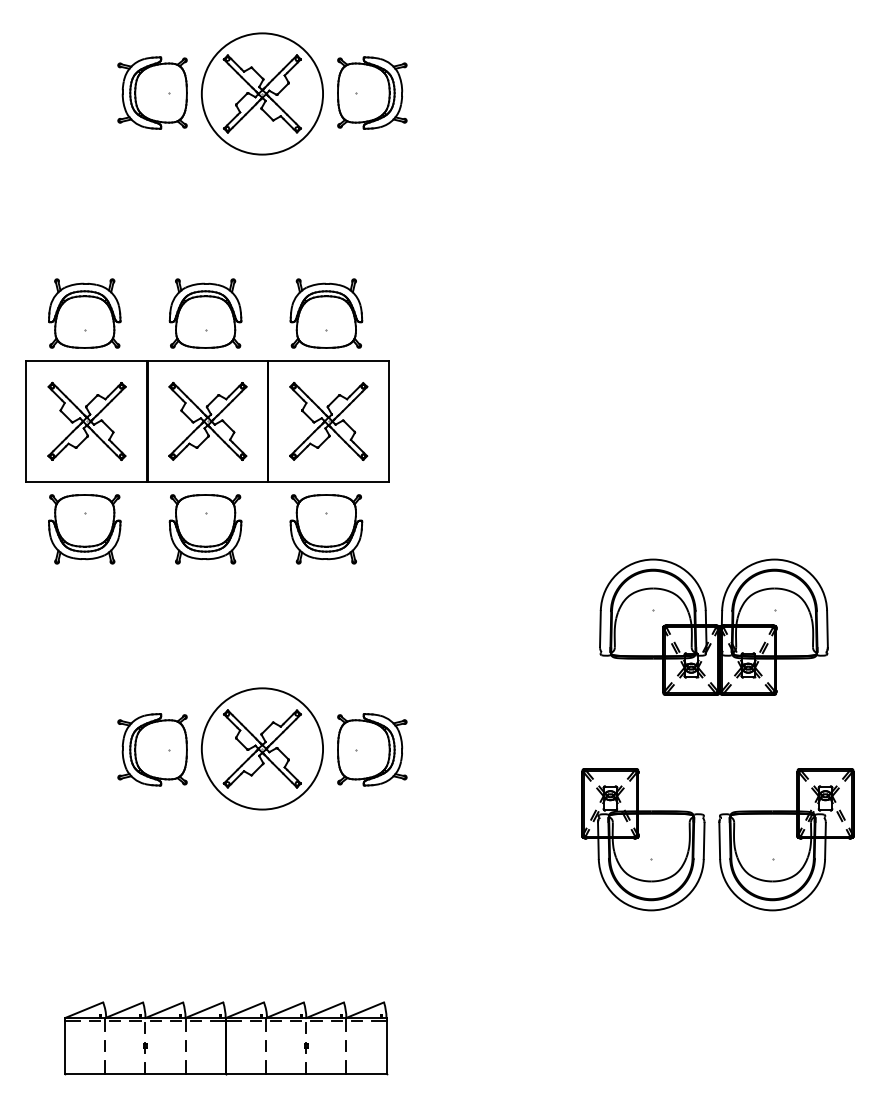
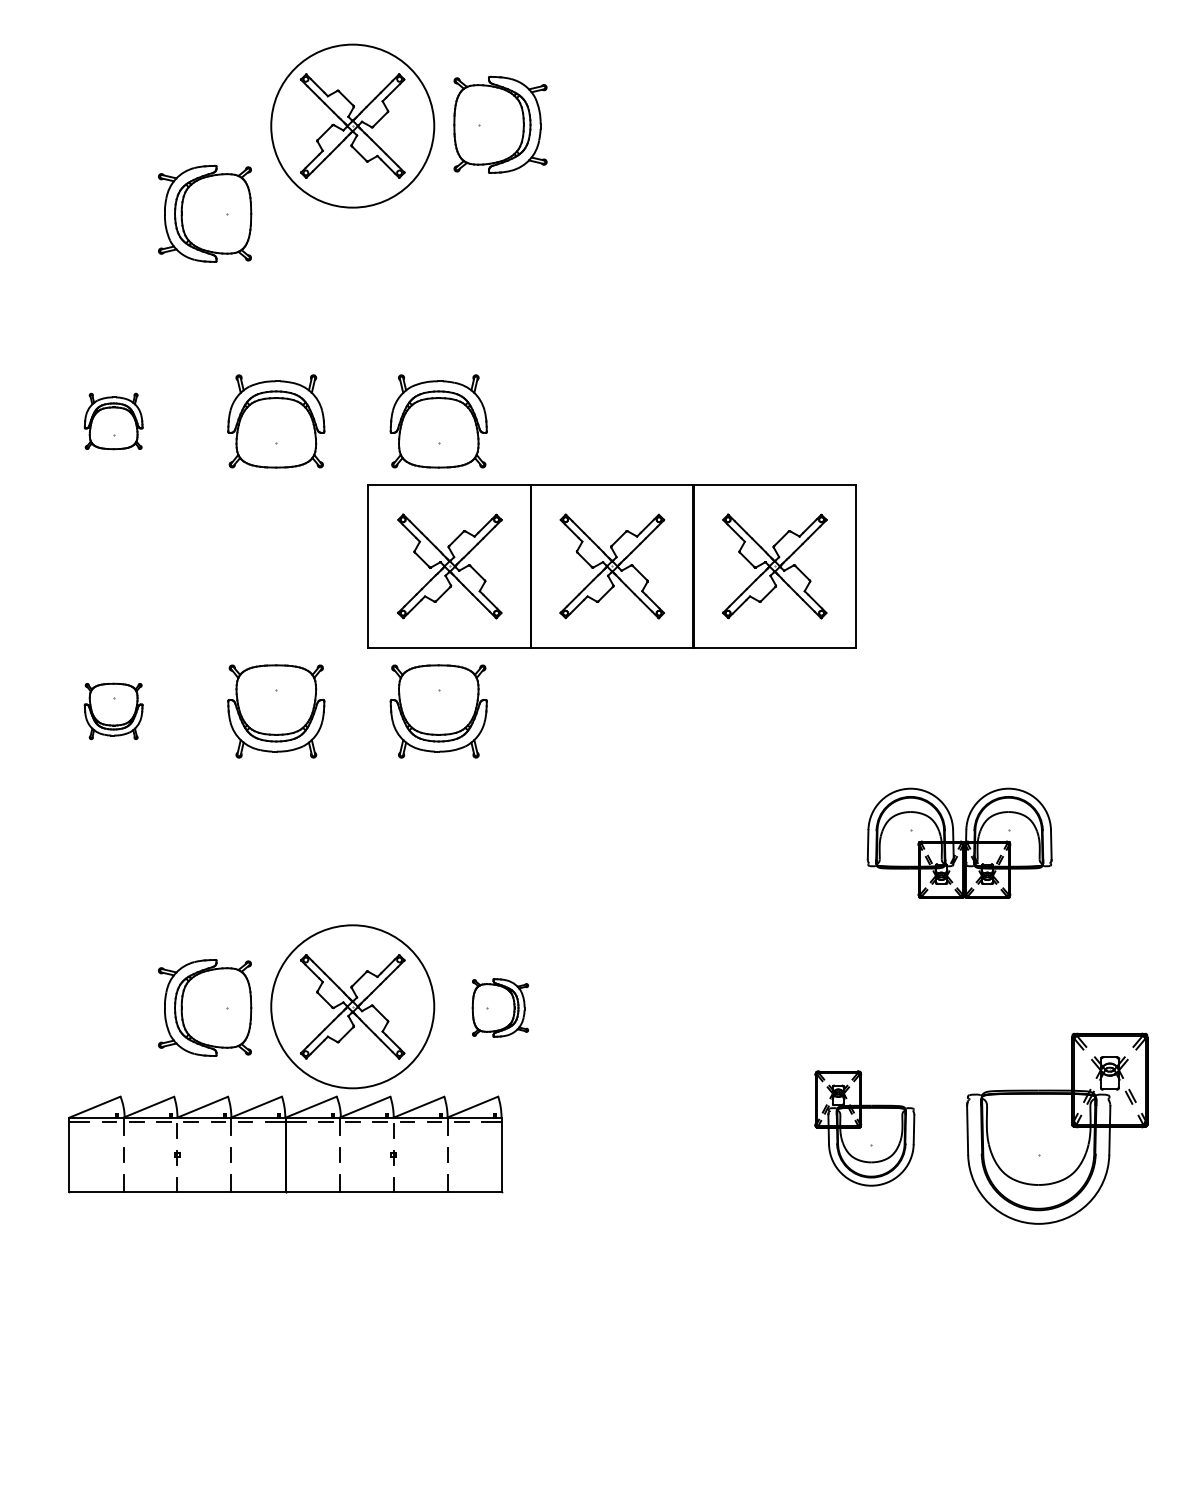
part: (152, 92) -> (205, 213), moved
part: (84, 313) -> (113, 421), size x0.6
part: (207, 421) -> (611, 566), moved
part: (84, 529) -> (113, 711), size x0.6
part: (713, 627) -> (959, 843), size x0.6
part: (372, 749) -> (500, 1007), size x0.6
part: (643, 839) -> (864, 1128), size x0.6
part: (225, 1038) -> (285, 1144), moved

